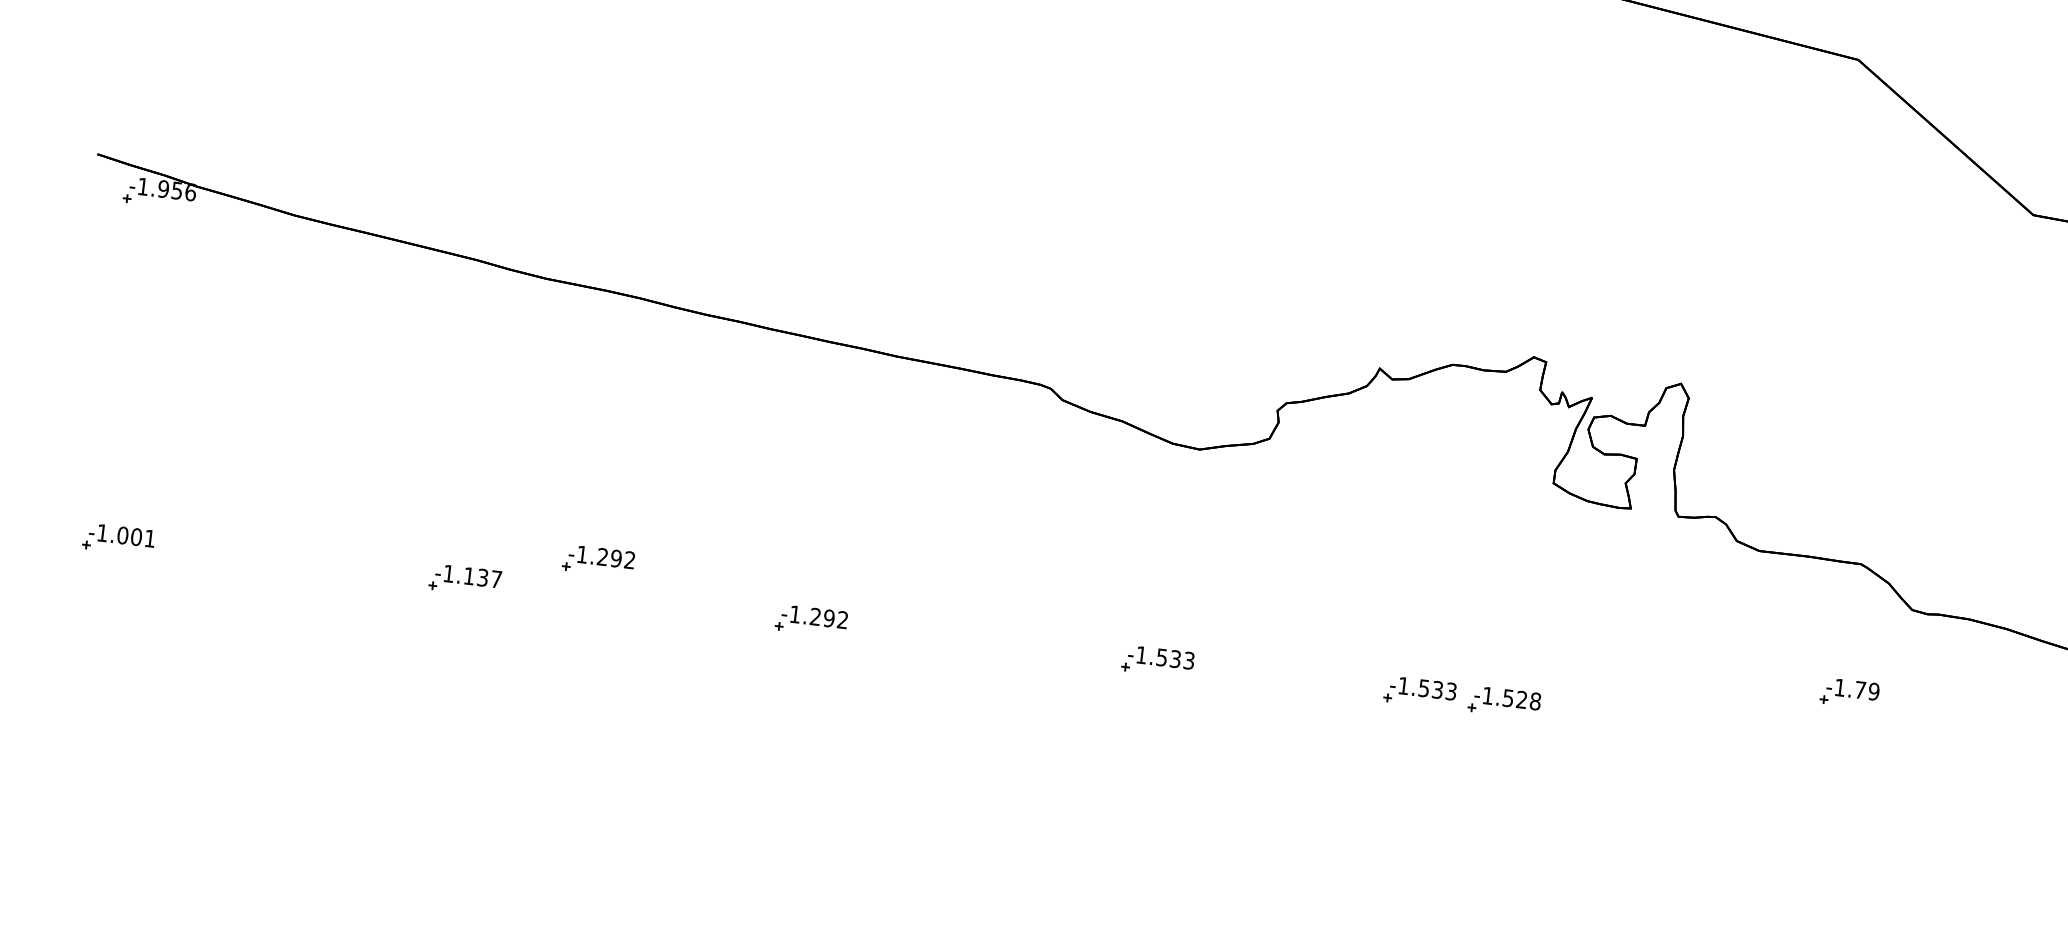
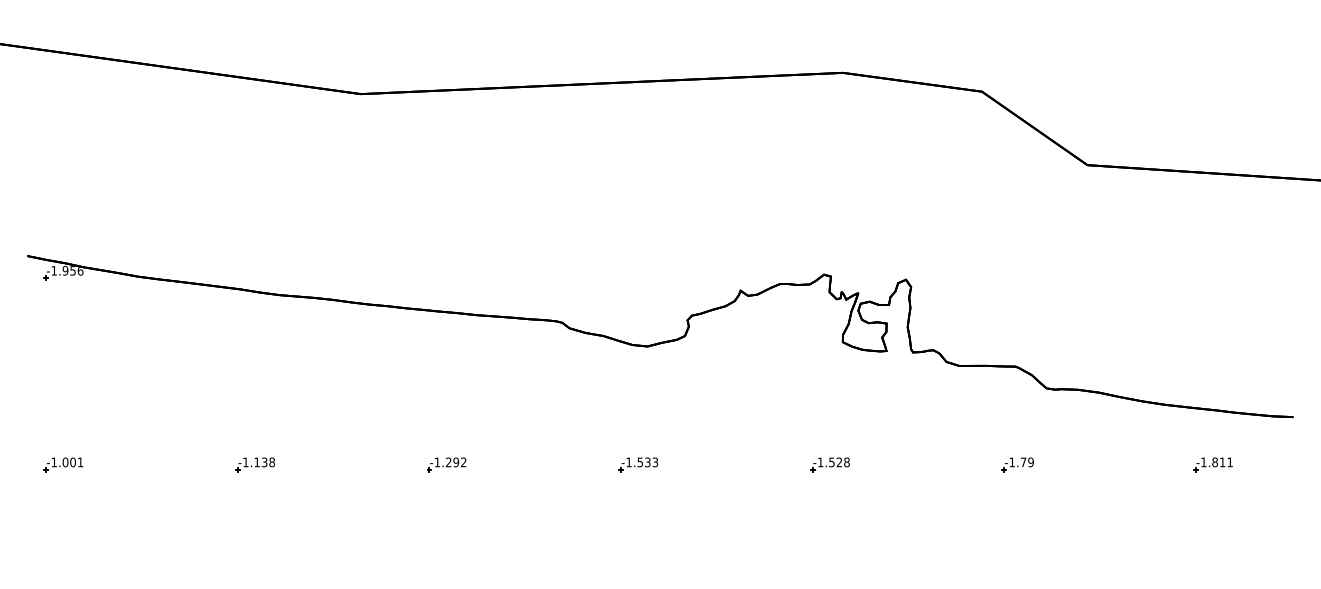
part: (598, 560) -> (326, 445), removed
text: (497, 579) -> (272, 462), -1.137 -> -1.138
part: (1420, 691) -> (783, 464), removed
part: (1849, 692) -> (1017, 464), moved

